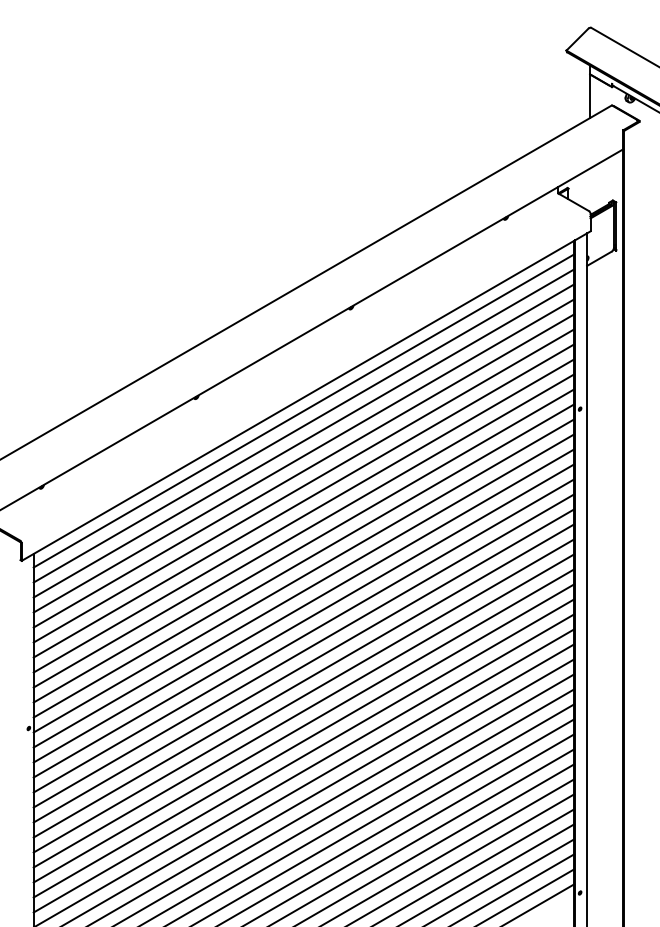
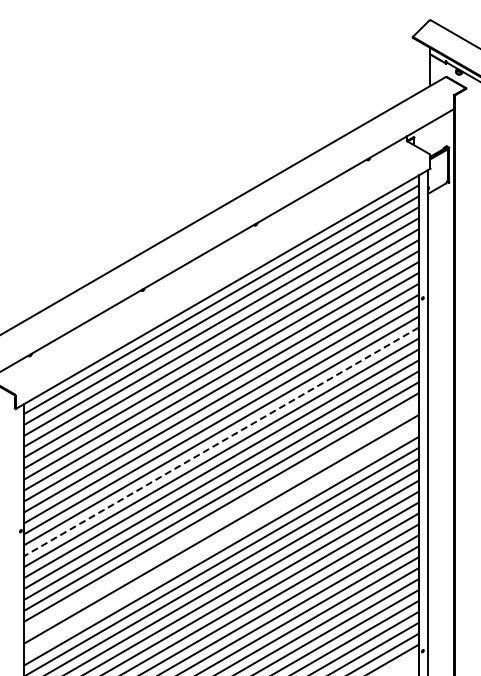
line: (303, 605) -> (221, 441), solid -> dashed
line: (303, 711) -> (221, 518), removed
line: (303, 741) -> (221, 540), removed

